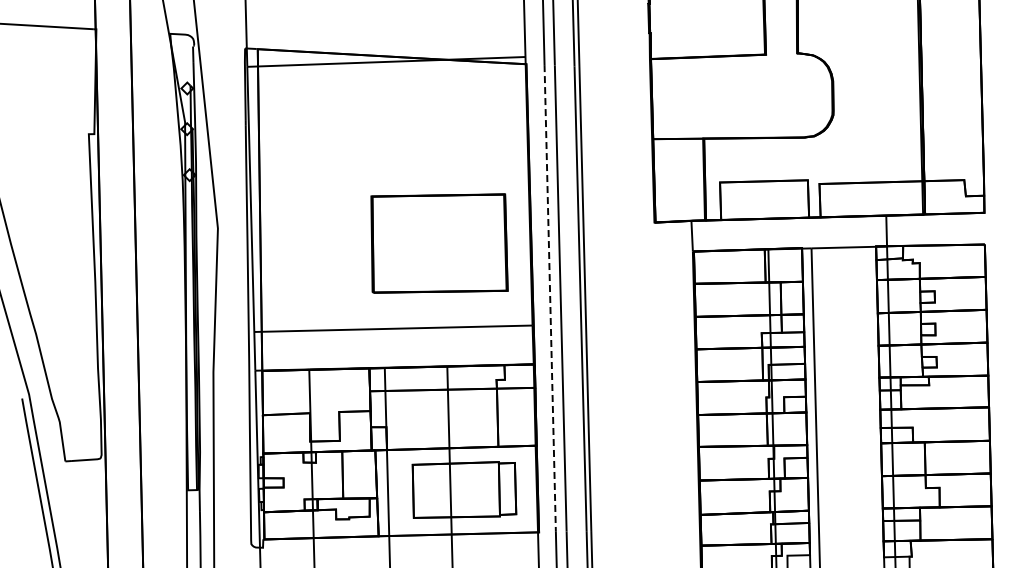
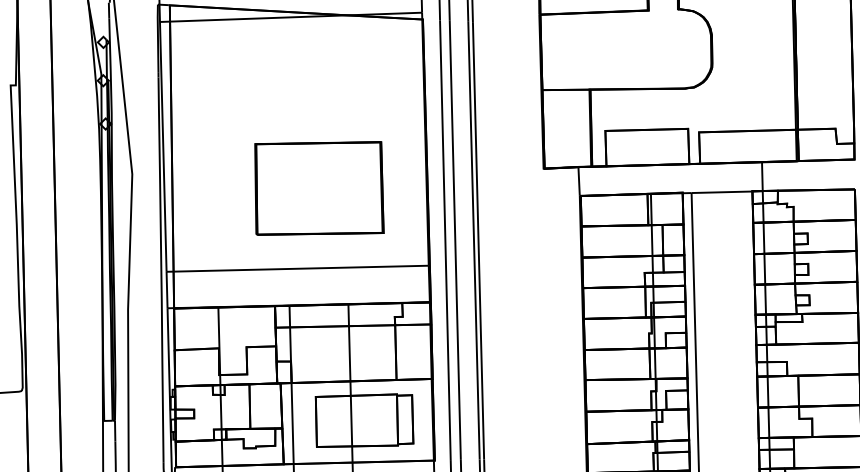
part: (439, 243) -> (319, 188), moved
line: (550, 298) -> (445, 240), dashed -> solid

